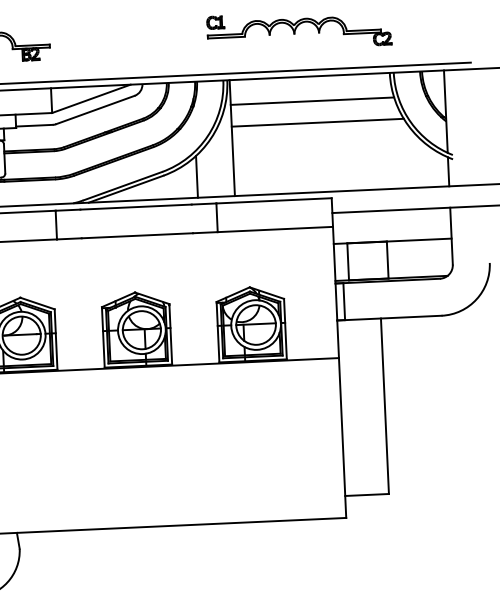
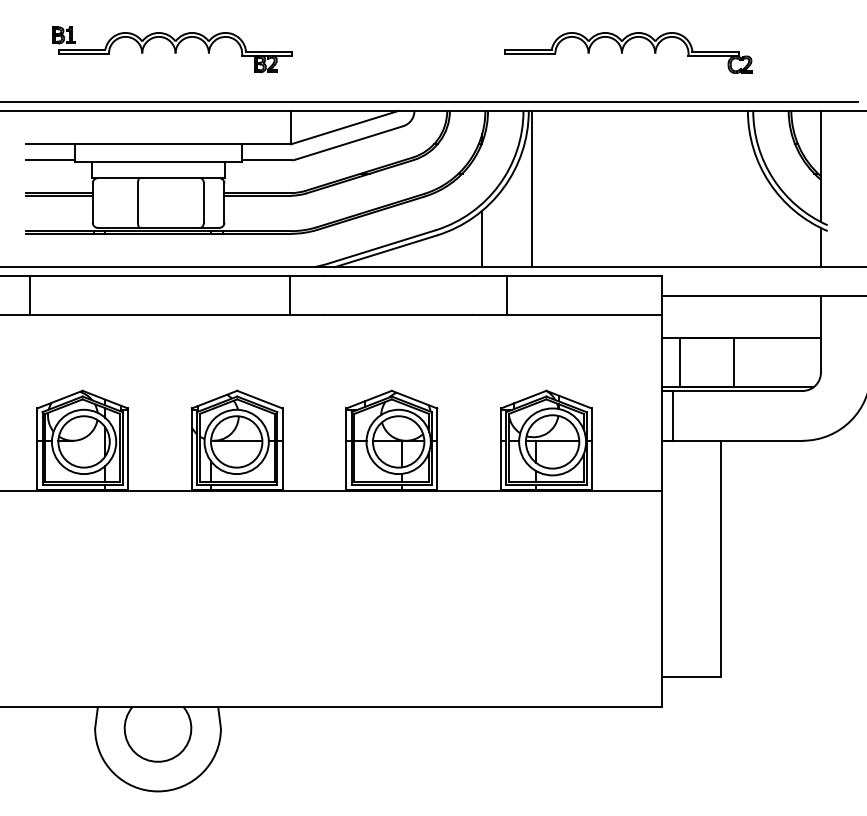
part: (215, 22) -> (516, 32), removed
line: (312, 101) -> (642, 144), removed
line: (317, 122) -> (647, 173), removed

